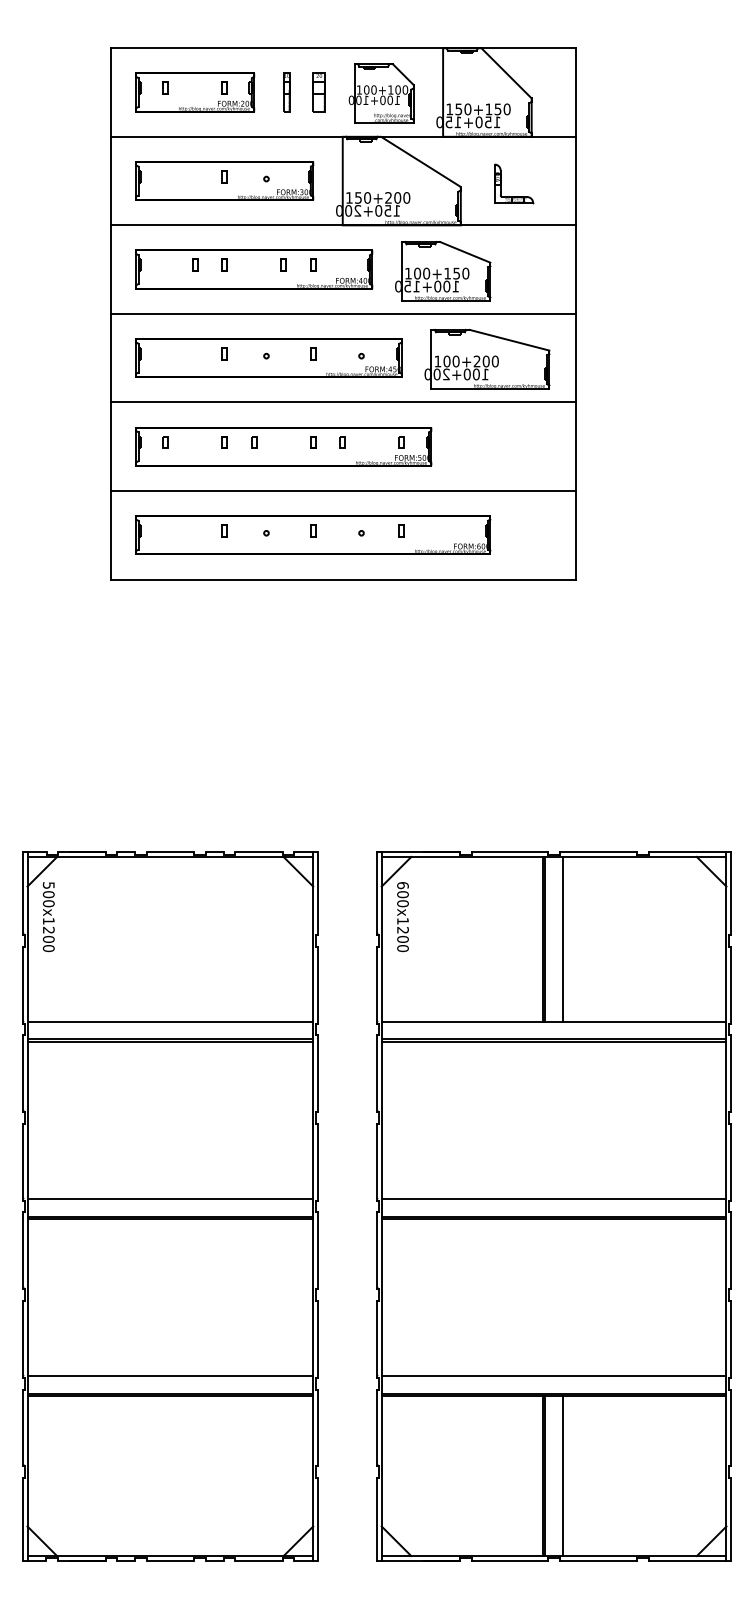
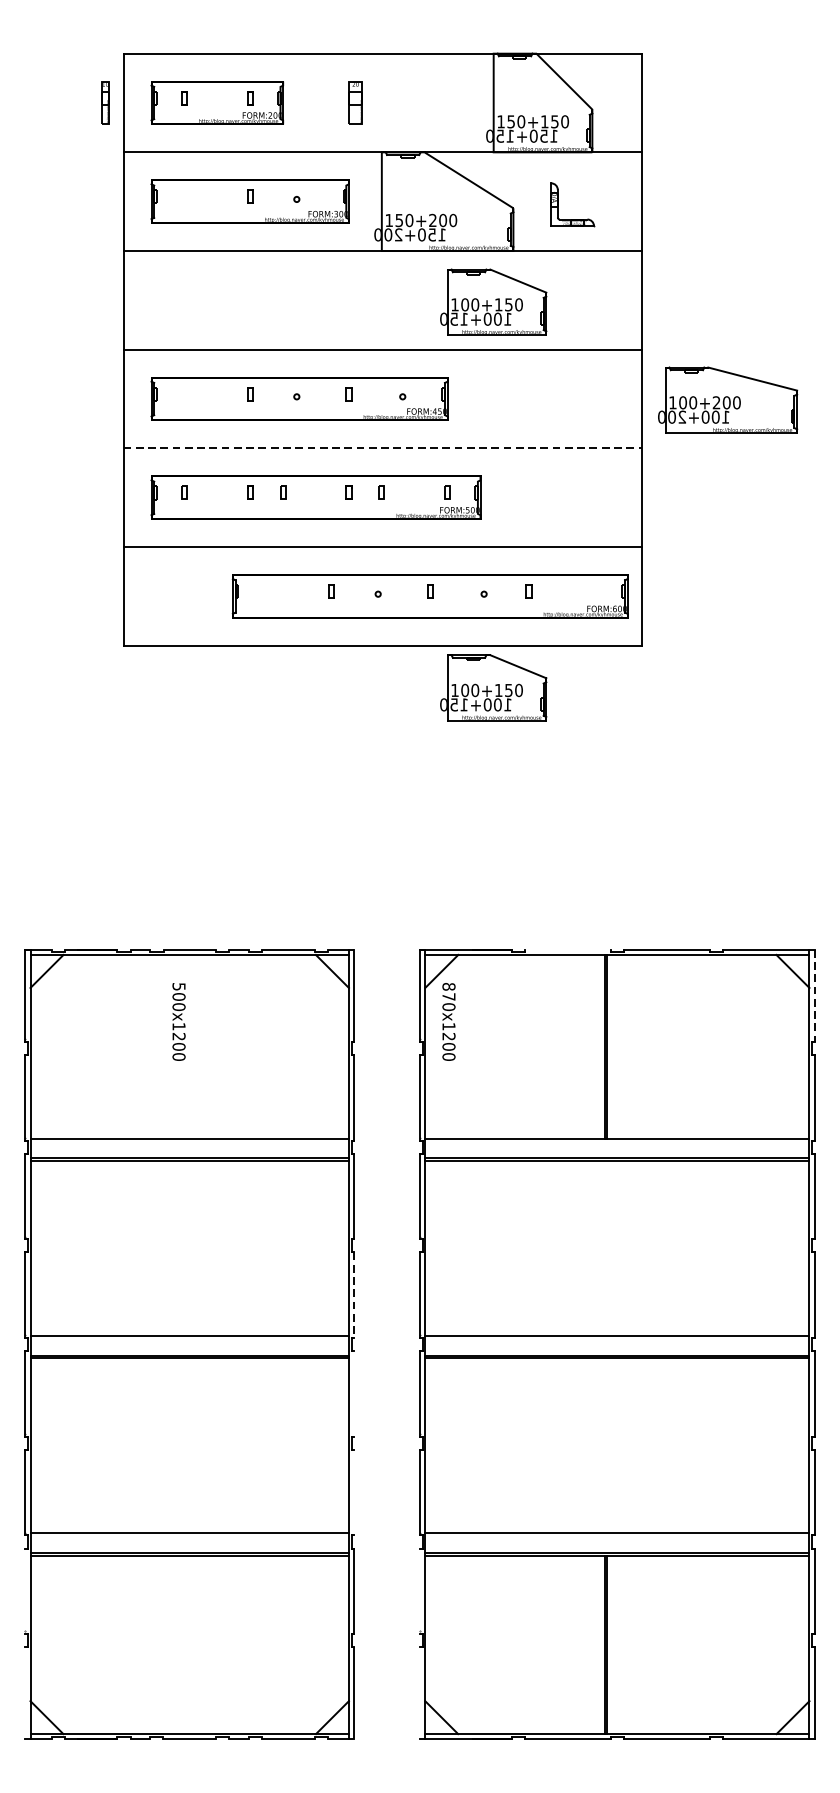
part: (286, 92) -> (105, 102), moved
part: (381, 93) -> (425, 104), removed
part: (254, 269) -> (283, 300), removed
part: (487, 358) -> (728, 399), moved
line: (343, 402) -> (382, 448), solid -> dashed
part: (313, 534) -> (430, 595), moved
part: (443, 617) -> (494, 688), added
line: (509, 852) -> (567, 949), removed
text: (402, 890) -> (448, 992), 600x1200 -> 870x1200
line: (731, 894) -> (815, 996), solid -> dashed
text: (48, 917) -> (178, 1022), moved
line: (562, 939) -> (626, 1046), removed
line: (317, 1162) -> (353, 1295), solid -> dashed
line: (317, 1250) -> (353, 1393), removed
line: (317, 1338) -> (353, 1491), removed
line: (22, 1427) -> (24, 1590), removed
line: (376, 1427) -> (419, 1590), removed
line: (562, 1476) -> (626, 1645), removed
line: (22, 1519) -> (24, 1693), removed
line: (376, 1519) -> (419, 1693), removed

